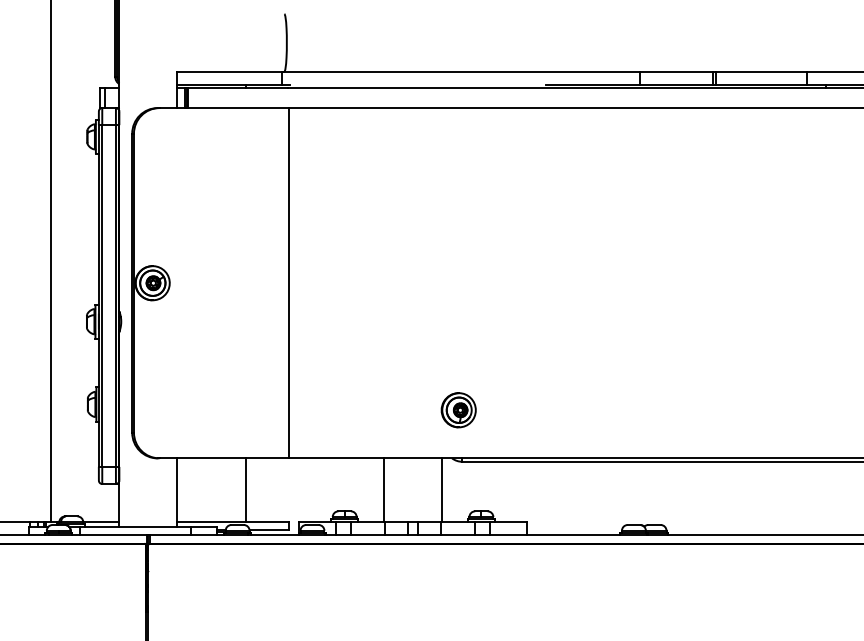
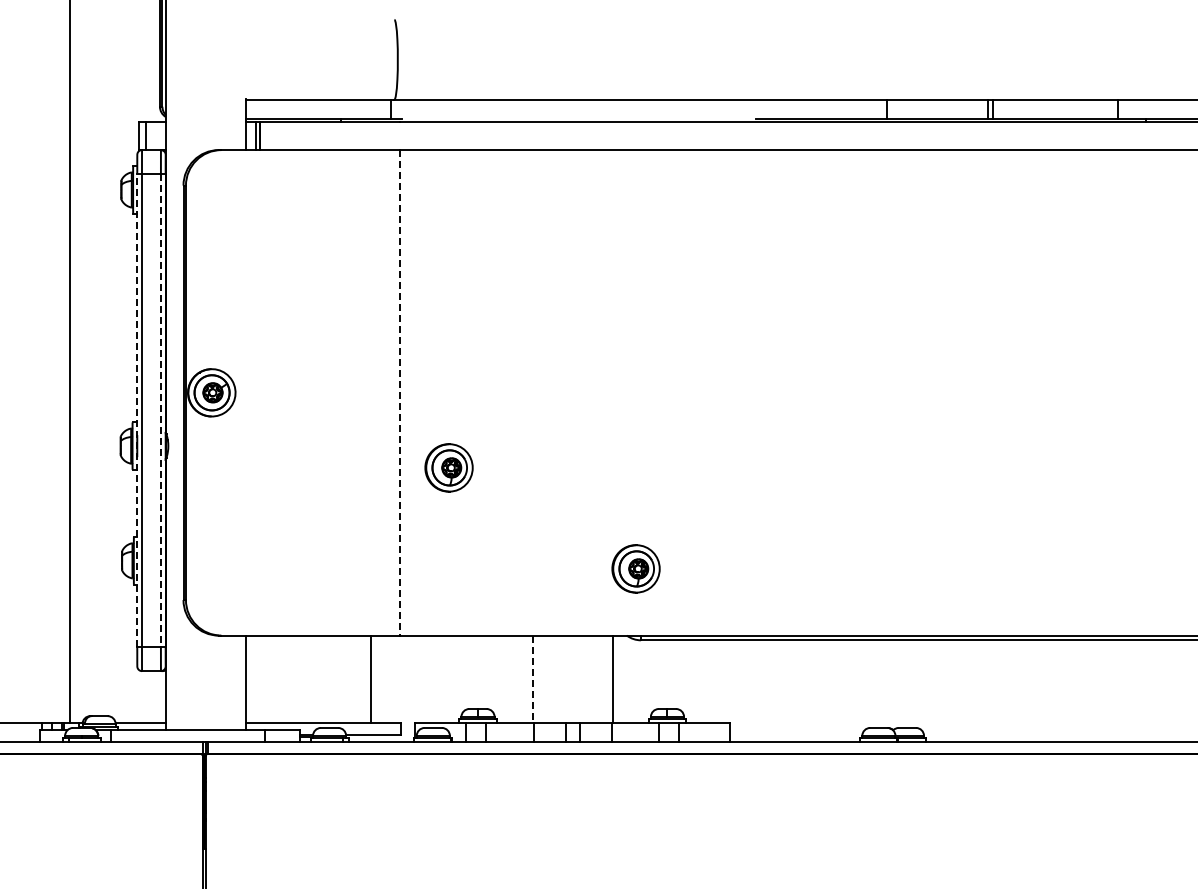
line: (288, 282) -> (400, 392), solid -> dashed
line: (99, 295) -> (137, 410), solid -> dashed
line: (115, 295) -> (160, 410), solid -> dashed
part: (323, 337) -> (448, 467), added
line: (246, 490) -> (371, 679), moved
line: (384, 490) -> (532, 679), solid -> dashed

